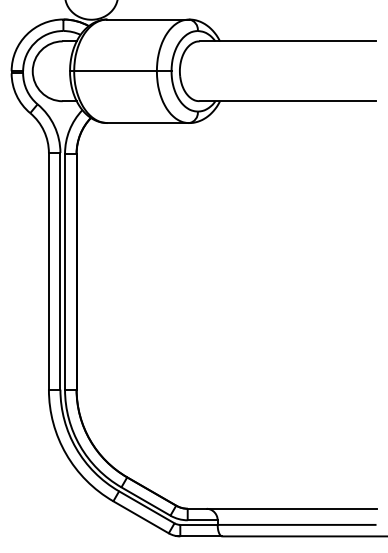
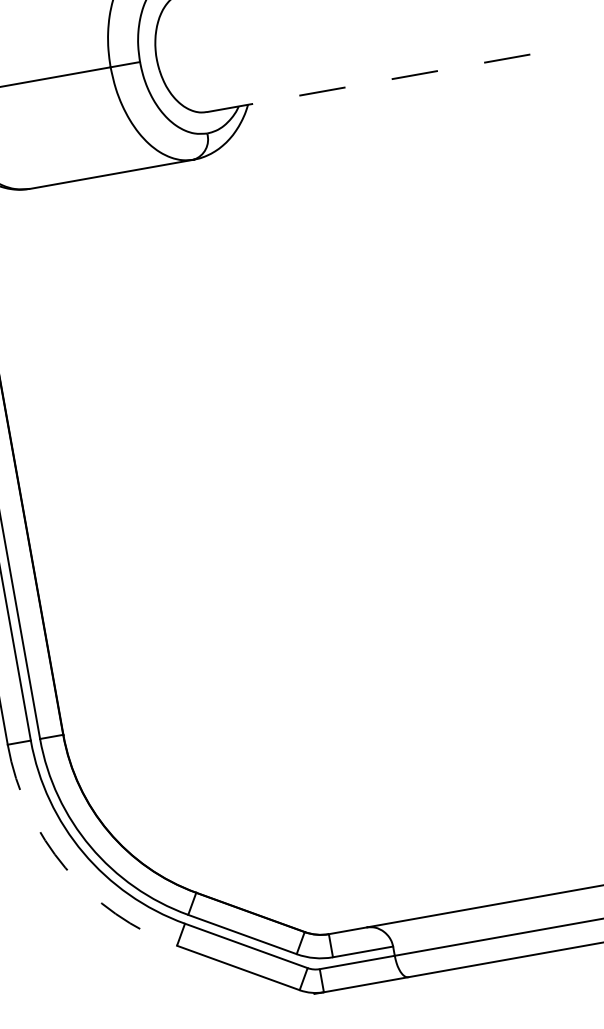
line: (288, 101) -> (385, 80), solid -> dashed
arc: (66, 454) -> (66, 868), solid -> dashed

